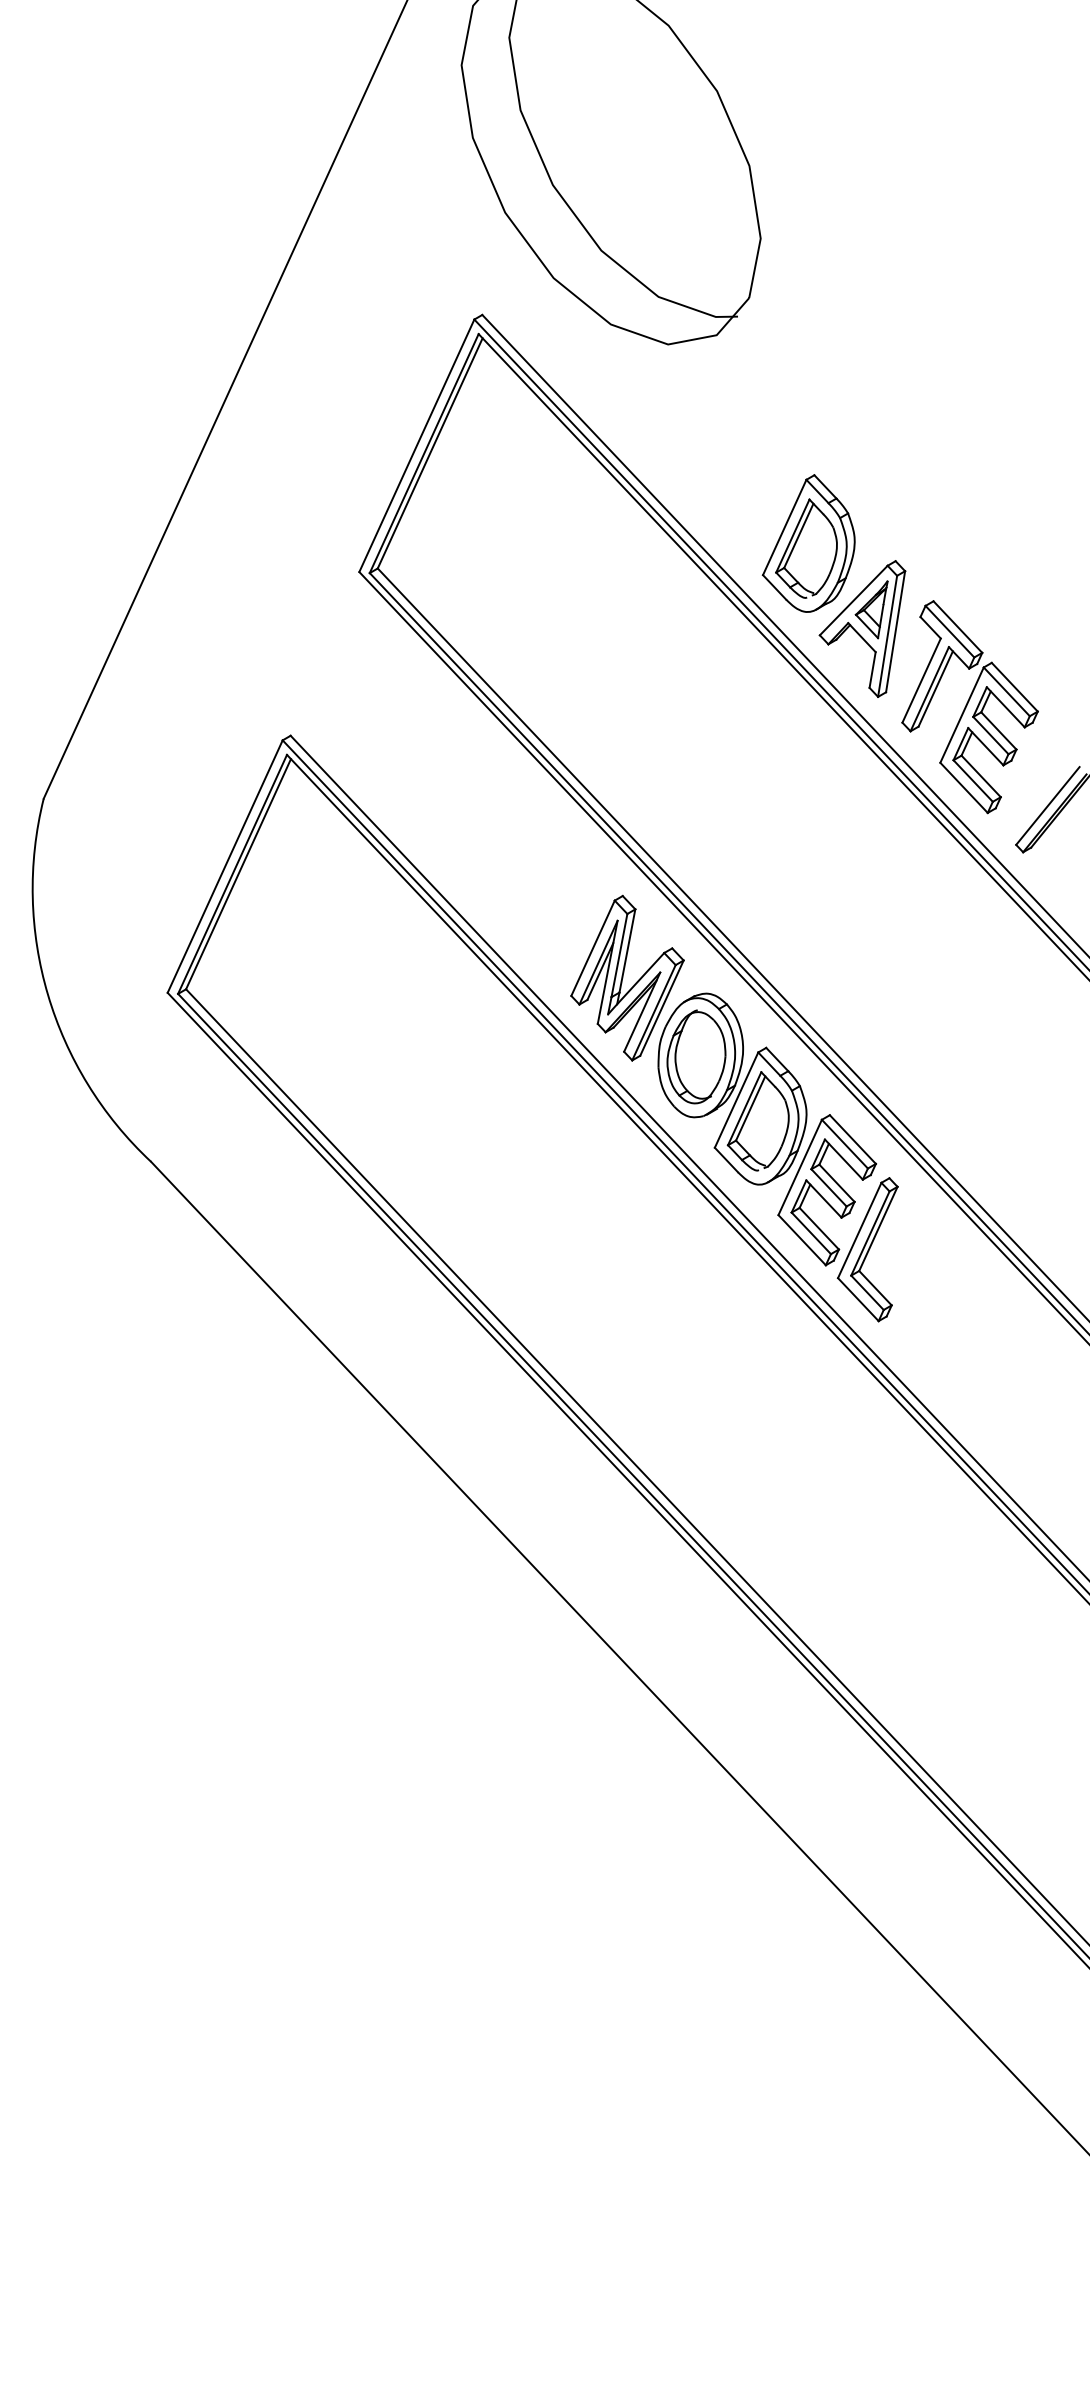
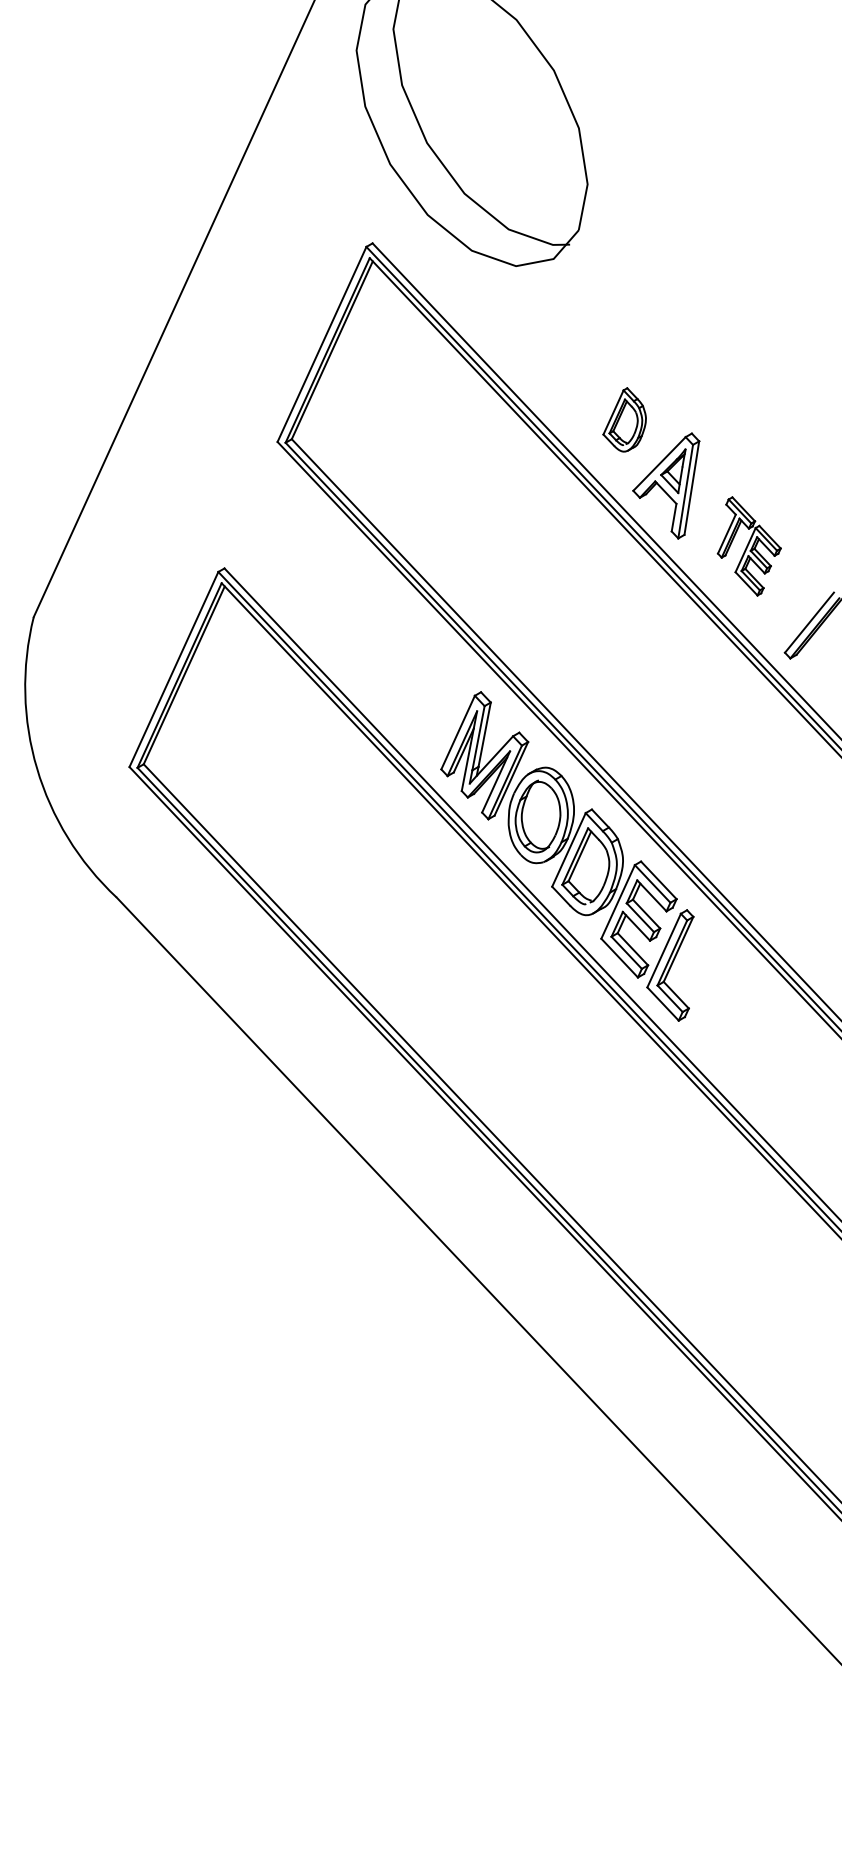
part: (808, 543) -> (624, 419), size x0.6
part: (969, 707) -> (748, 546), size x0.6

